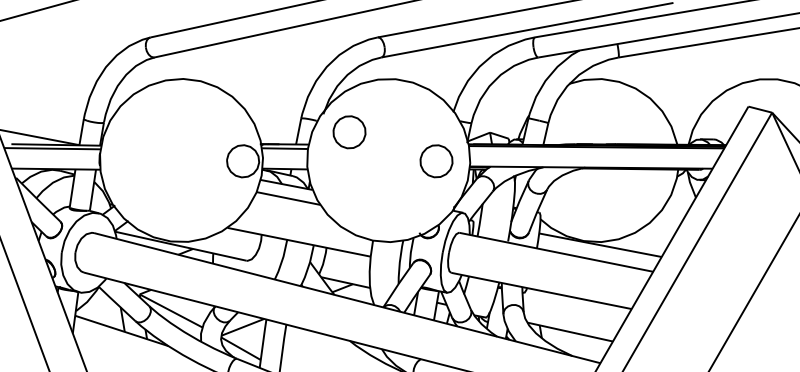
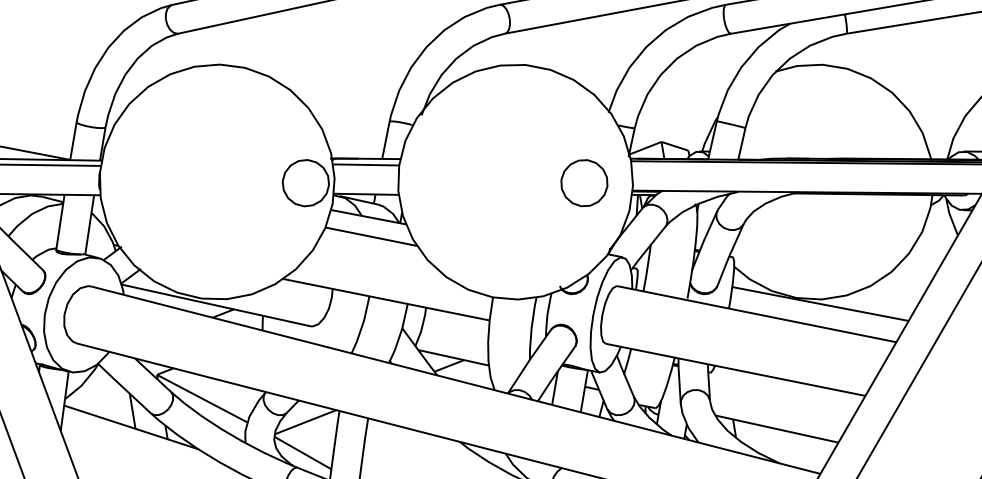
part: (349, 132) -> (459, 141), removed

